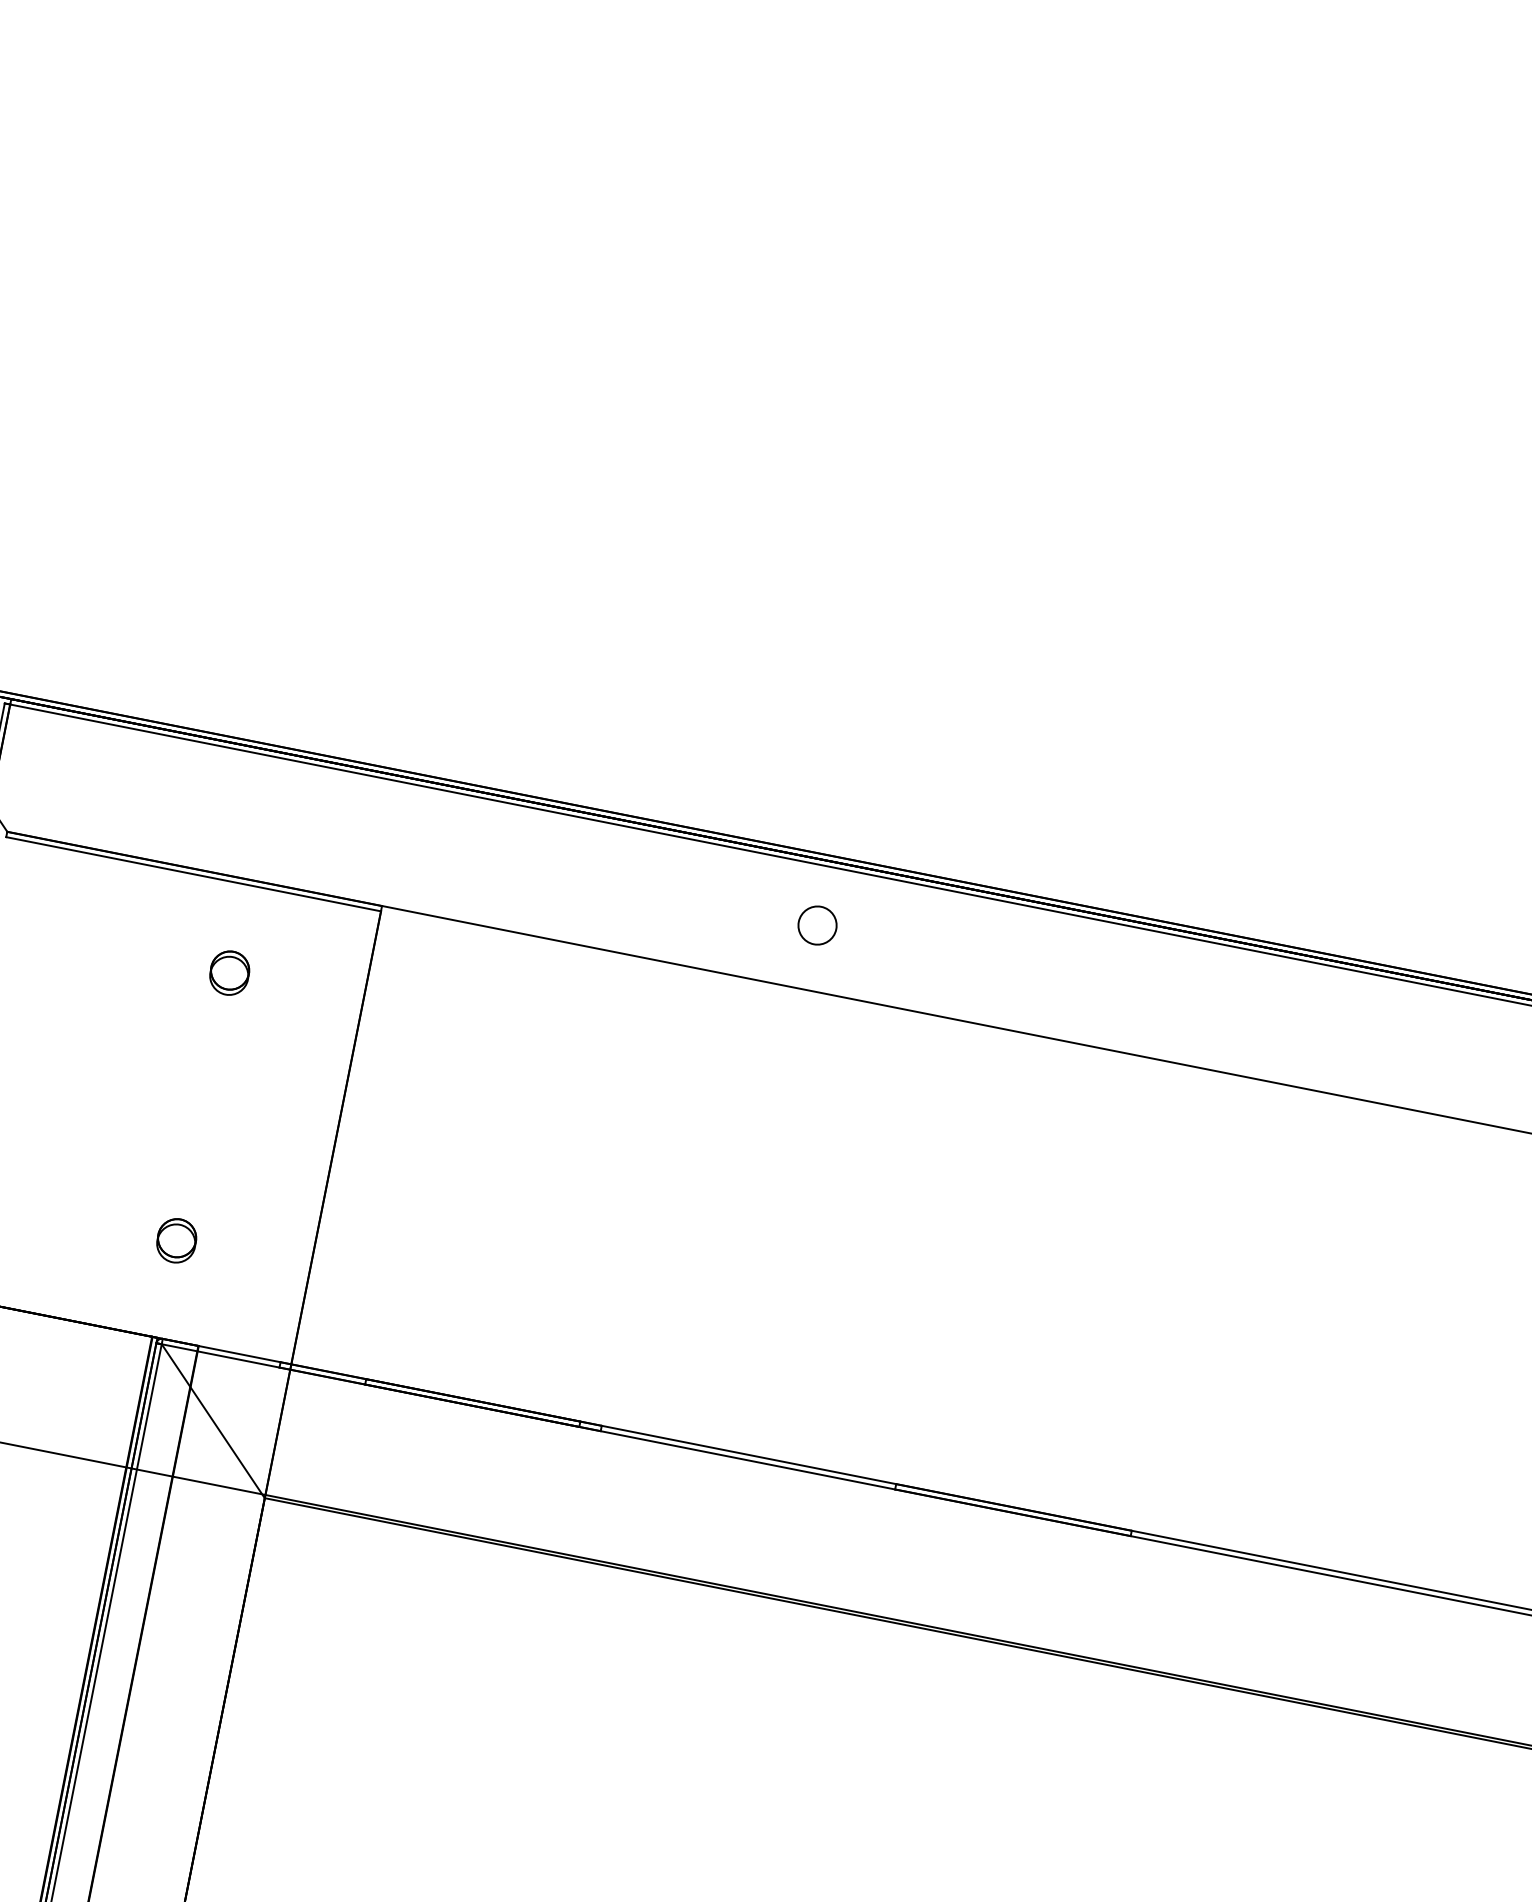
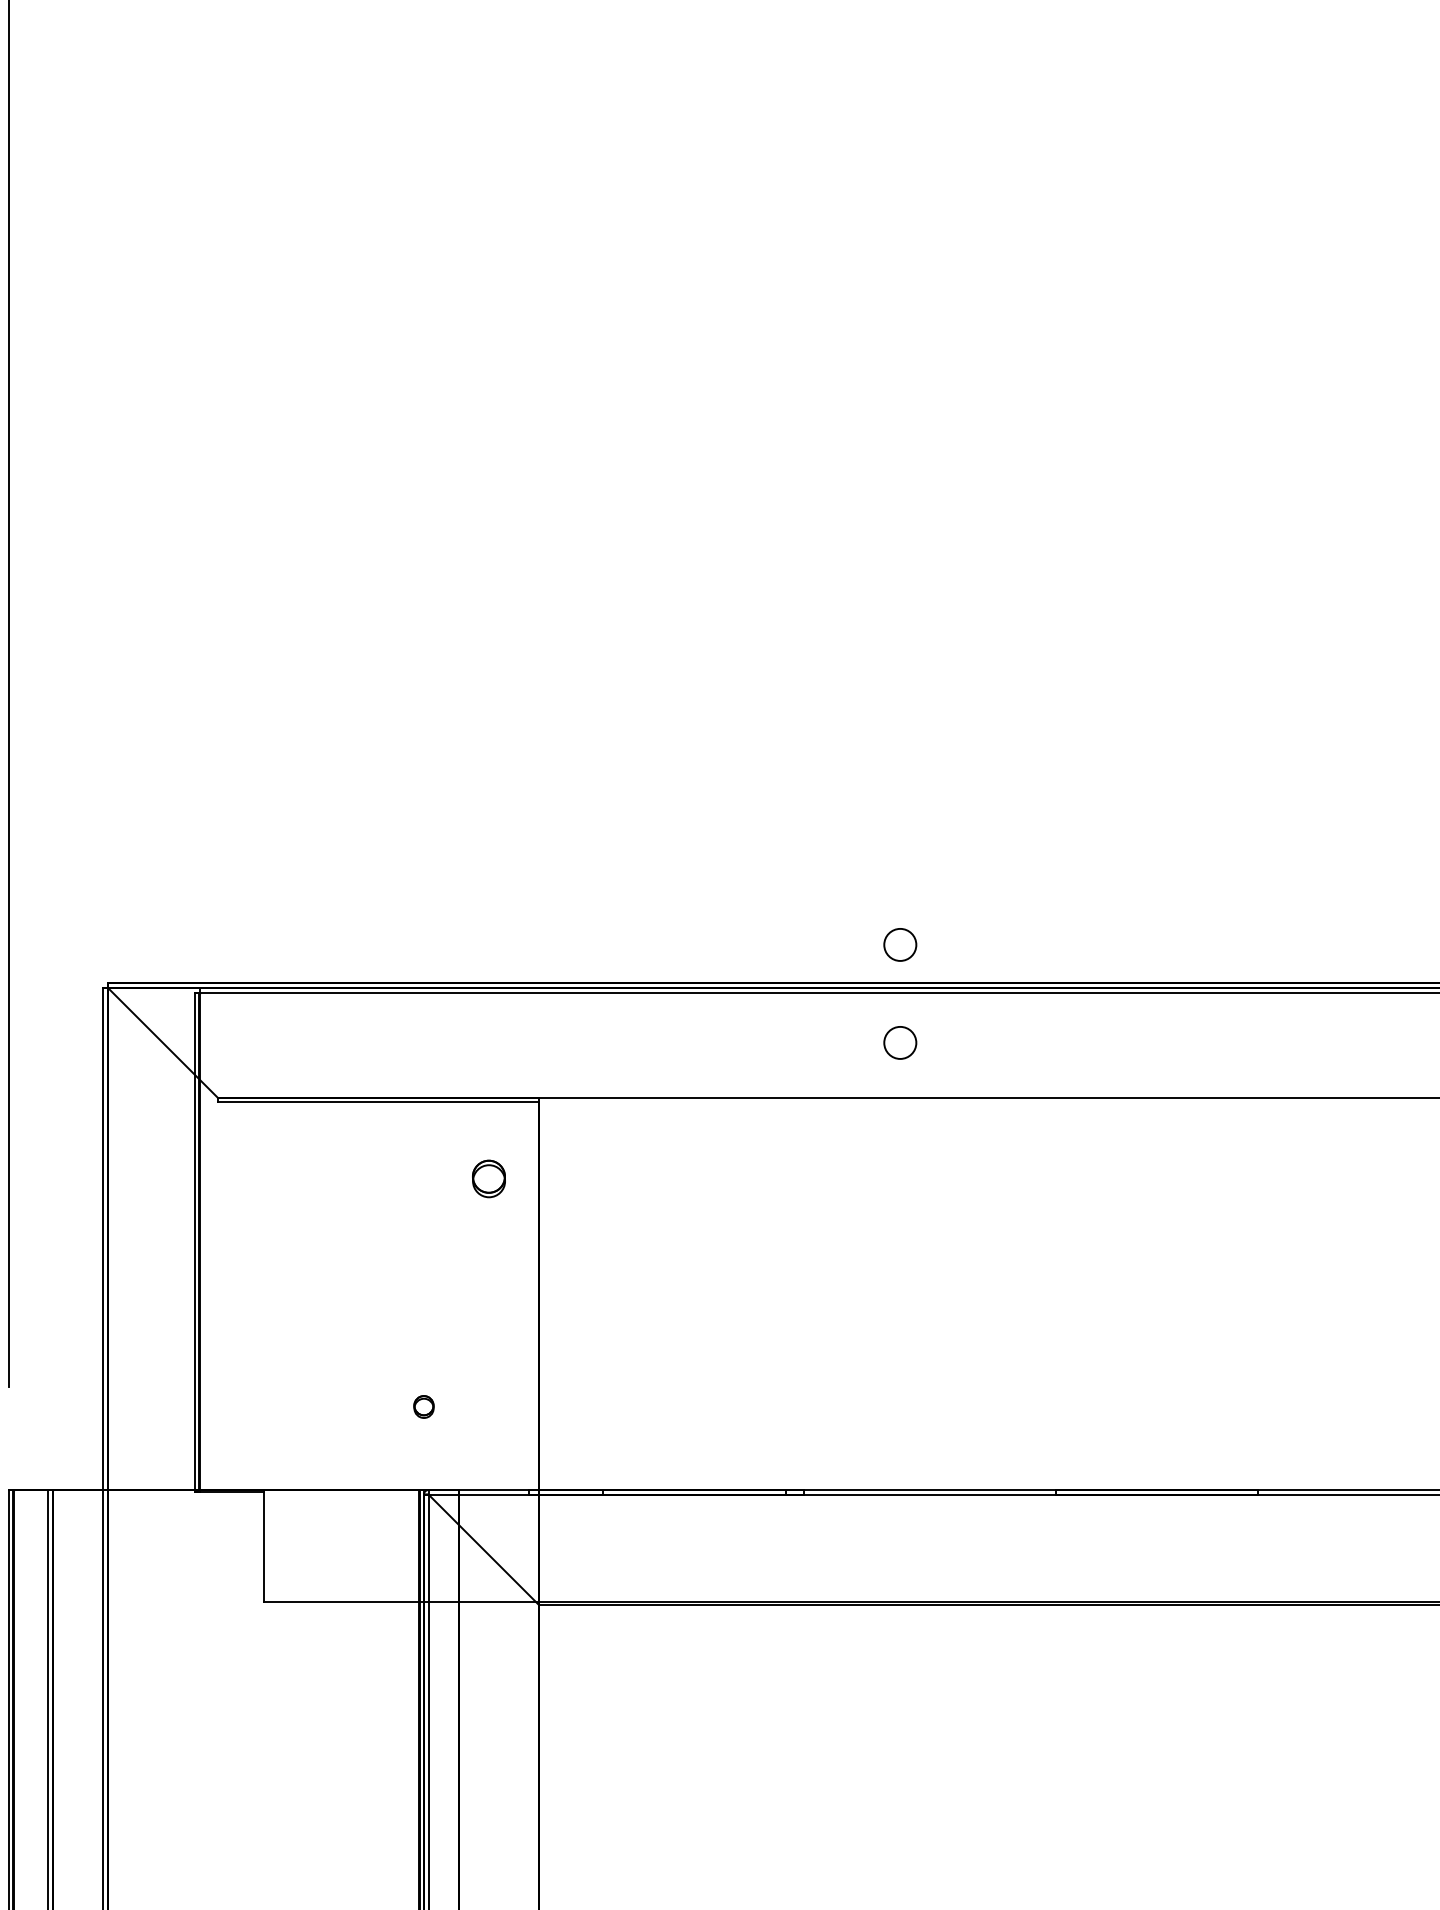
circle: (840, 810) -> (900, 944), added
part: (229, 972) -> (488, 1178), moved
part: (176, 1240) -> (423, 1406), size x0.6

